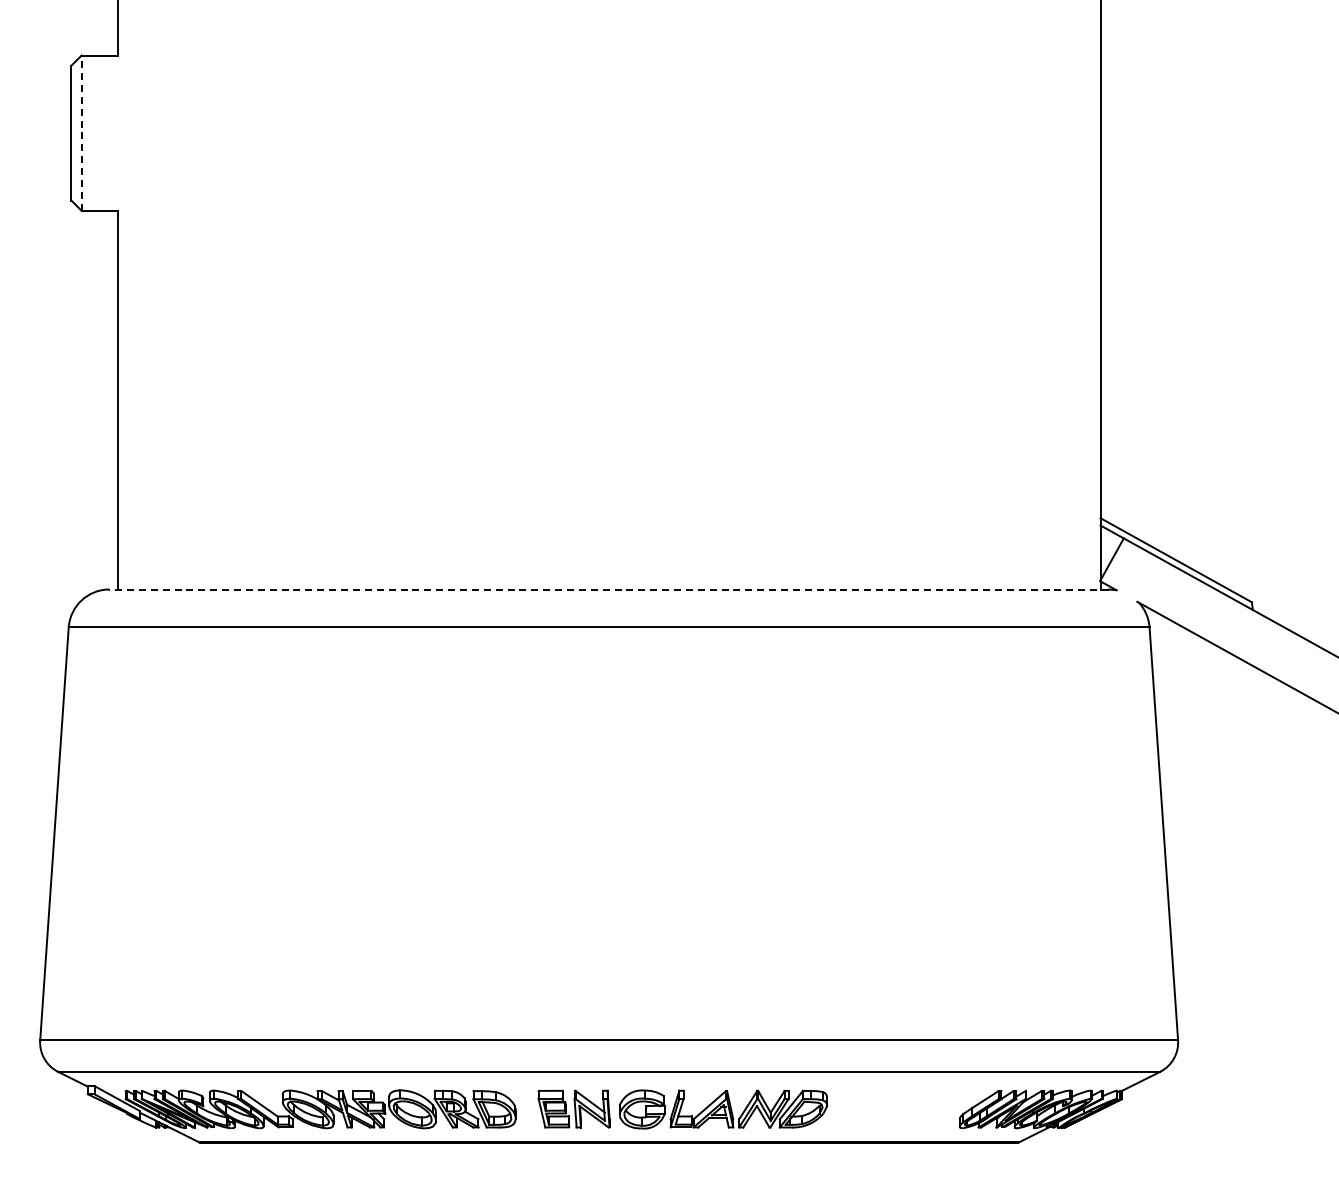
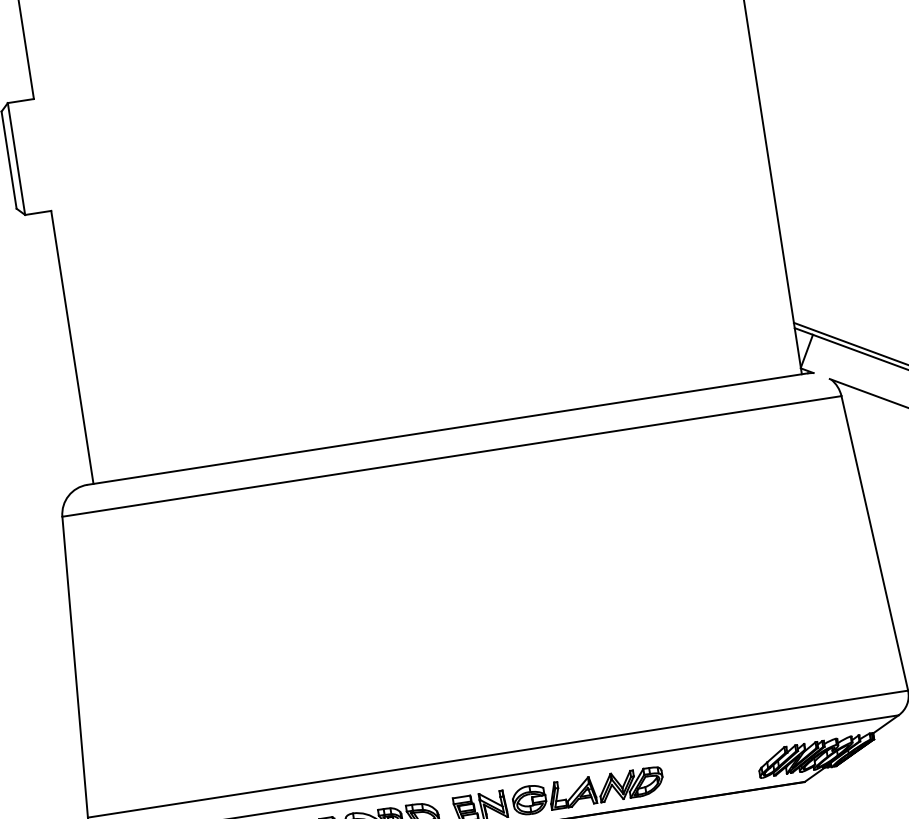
line: (81, 133) -> (16, 159), dashed -> solid
line: (609, 589) -> (447, 429), dashed -> solid

